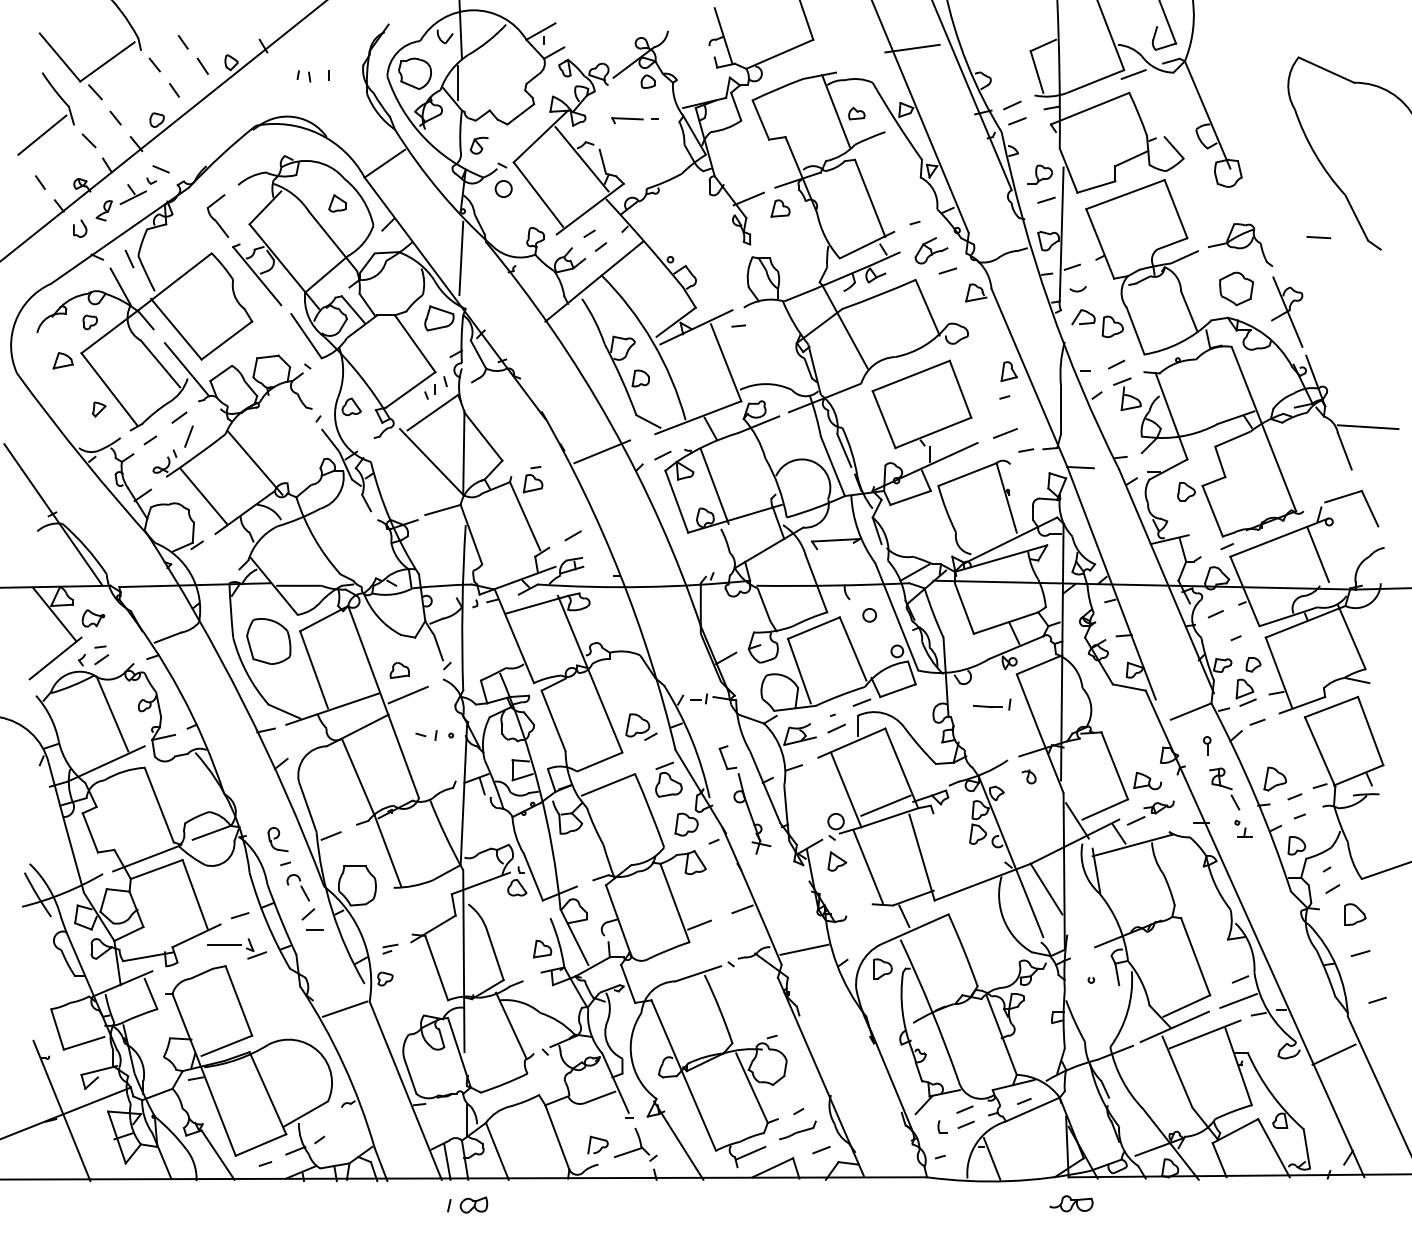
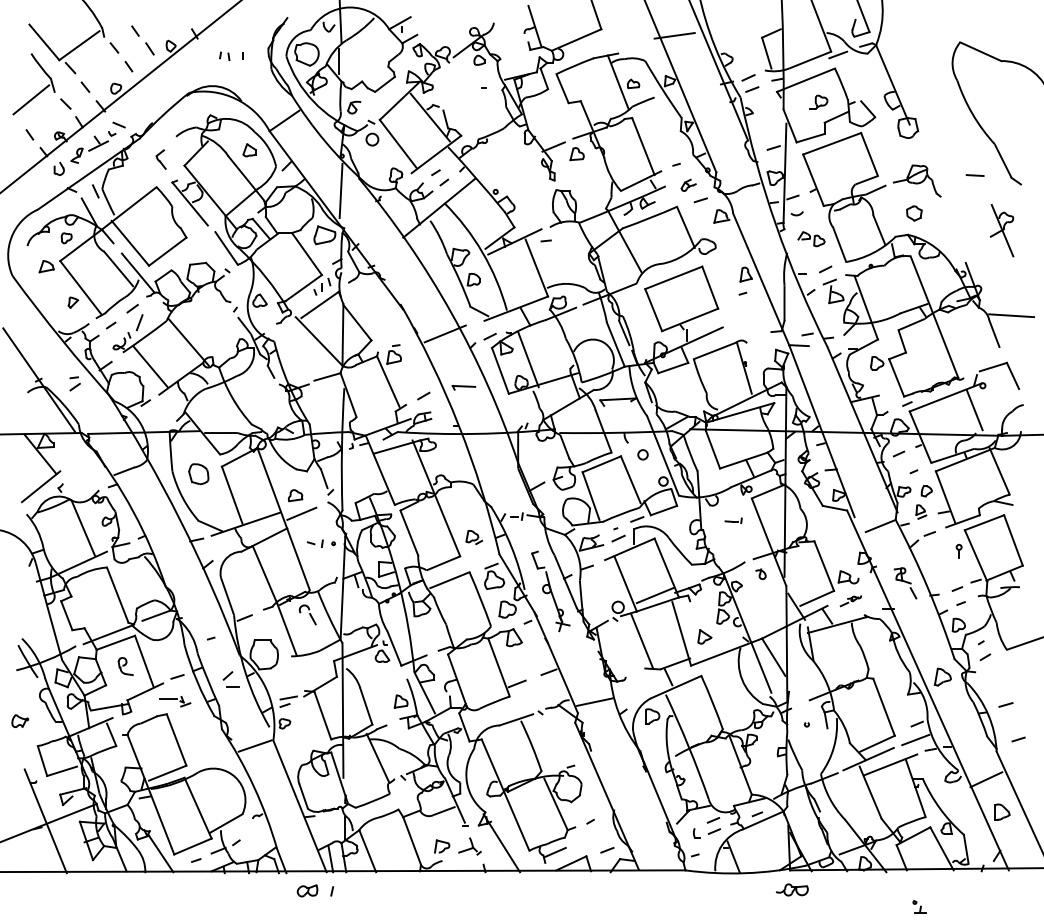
part: (627, 120) -> (463, 387), moved
part: (1039, 174) -> (818, 102), moved
part: (217, 215) -> (160, 159), size x0.6
part: (931, 250) -> (688, 185), size x0.6
part: (1236, 288) -> (914, 213), size x0.6
part: (1287, 311) -> (1002, 230), moved
part: (1097, 323) -> (811, 239), size x0.7
line: (1005, 433) -> (743, 320), removed
line: (1026, 450) -> (807, 334), moved
part: (93, 618) -> (20, 721), moved
part: (268, 641) -> (198, 474), size x0.6
part: (101, 655) -> (75, 383), moved
part: (1245, 692) -> (920, 511), size x0.7
part: (992, 704) -> (733, 520), size x0.6
part: (641, 726) -> (474, 537), size x0.7
part: (1207, 745) -> (959, 551), moved
part: (1274, 778) -> (942, 676), moved
part: (1150, 812) -> (850, 600), size x0.6
part: (1243, 828) -> (919, 906), moved
part: (277, 839) -> (125, 666), moved
part: (837, 861) -> (705, 636), moved
part: (298, 887) -> (307, 614), moved
part: (1355, 914) -> (1002, 812), moved
part: (237, 948) -> (175, 701), size x0.7
part: (390, 948) -> (288, 701), size x1.6
part: (797, 1130) -> (589, 835), removed
part: (635, 1144) -> (469, 846), size x0.7
part: (473, 1204) -> (307, 890), moved

